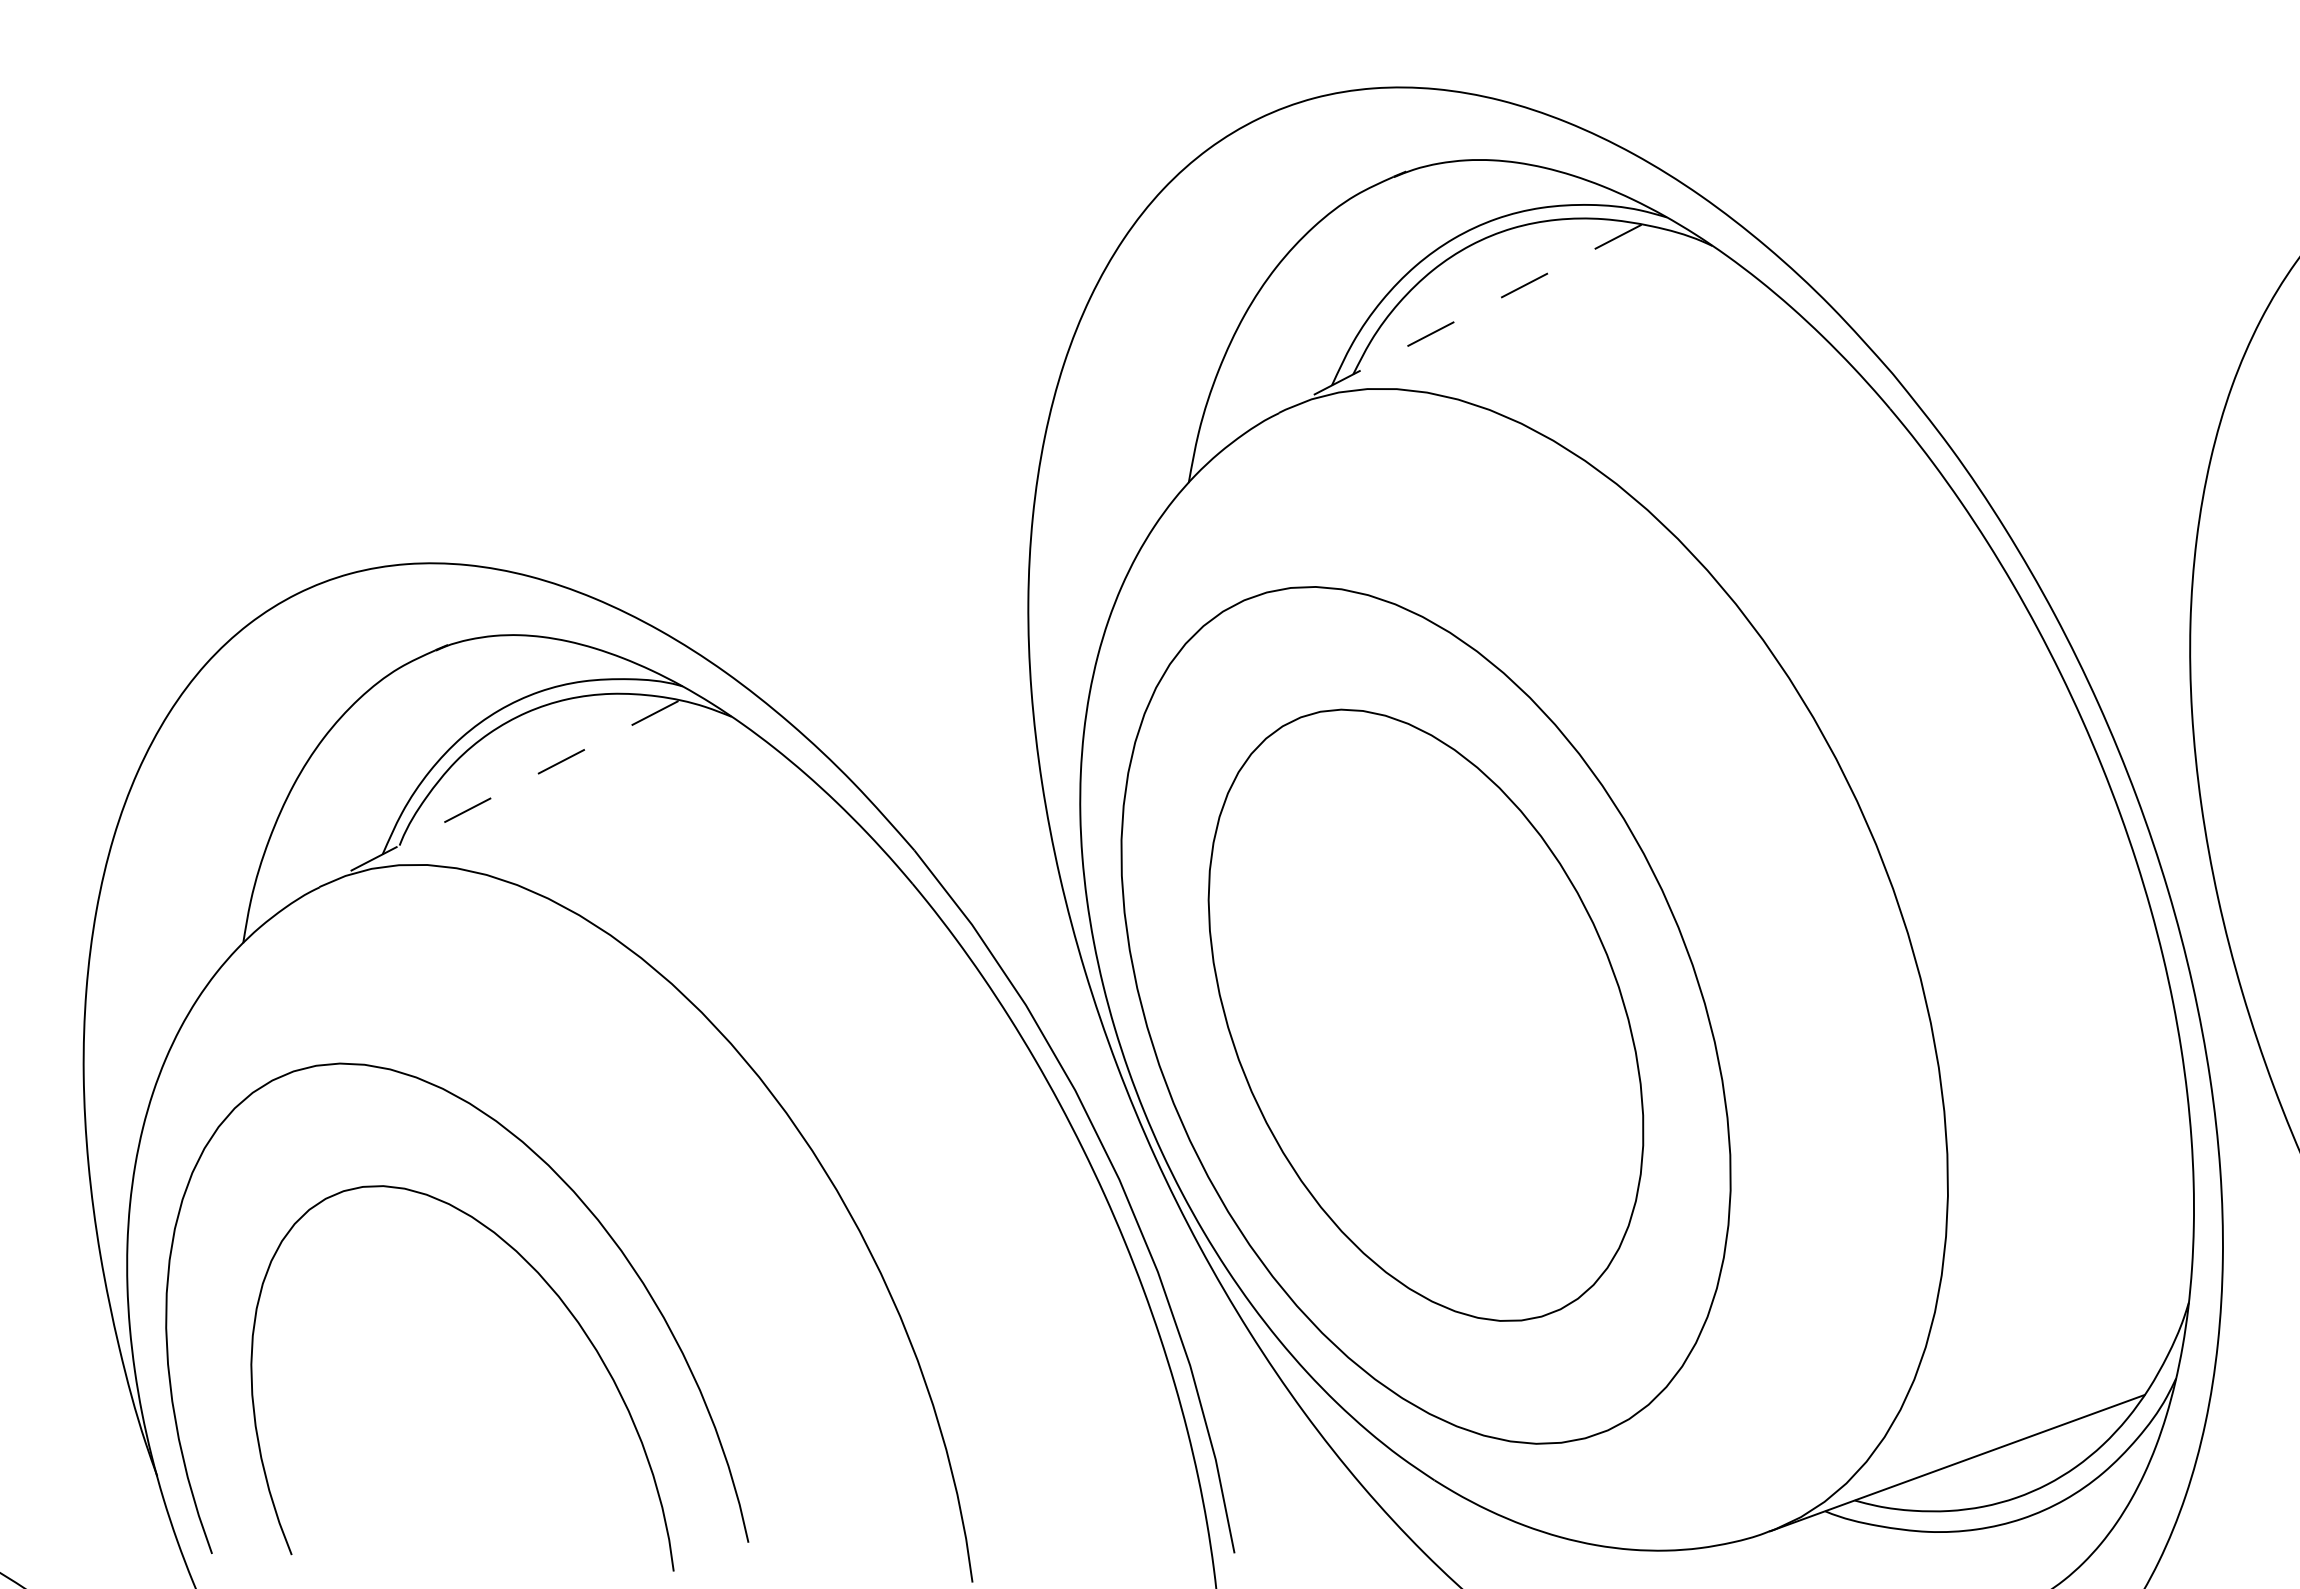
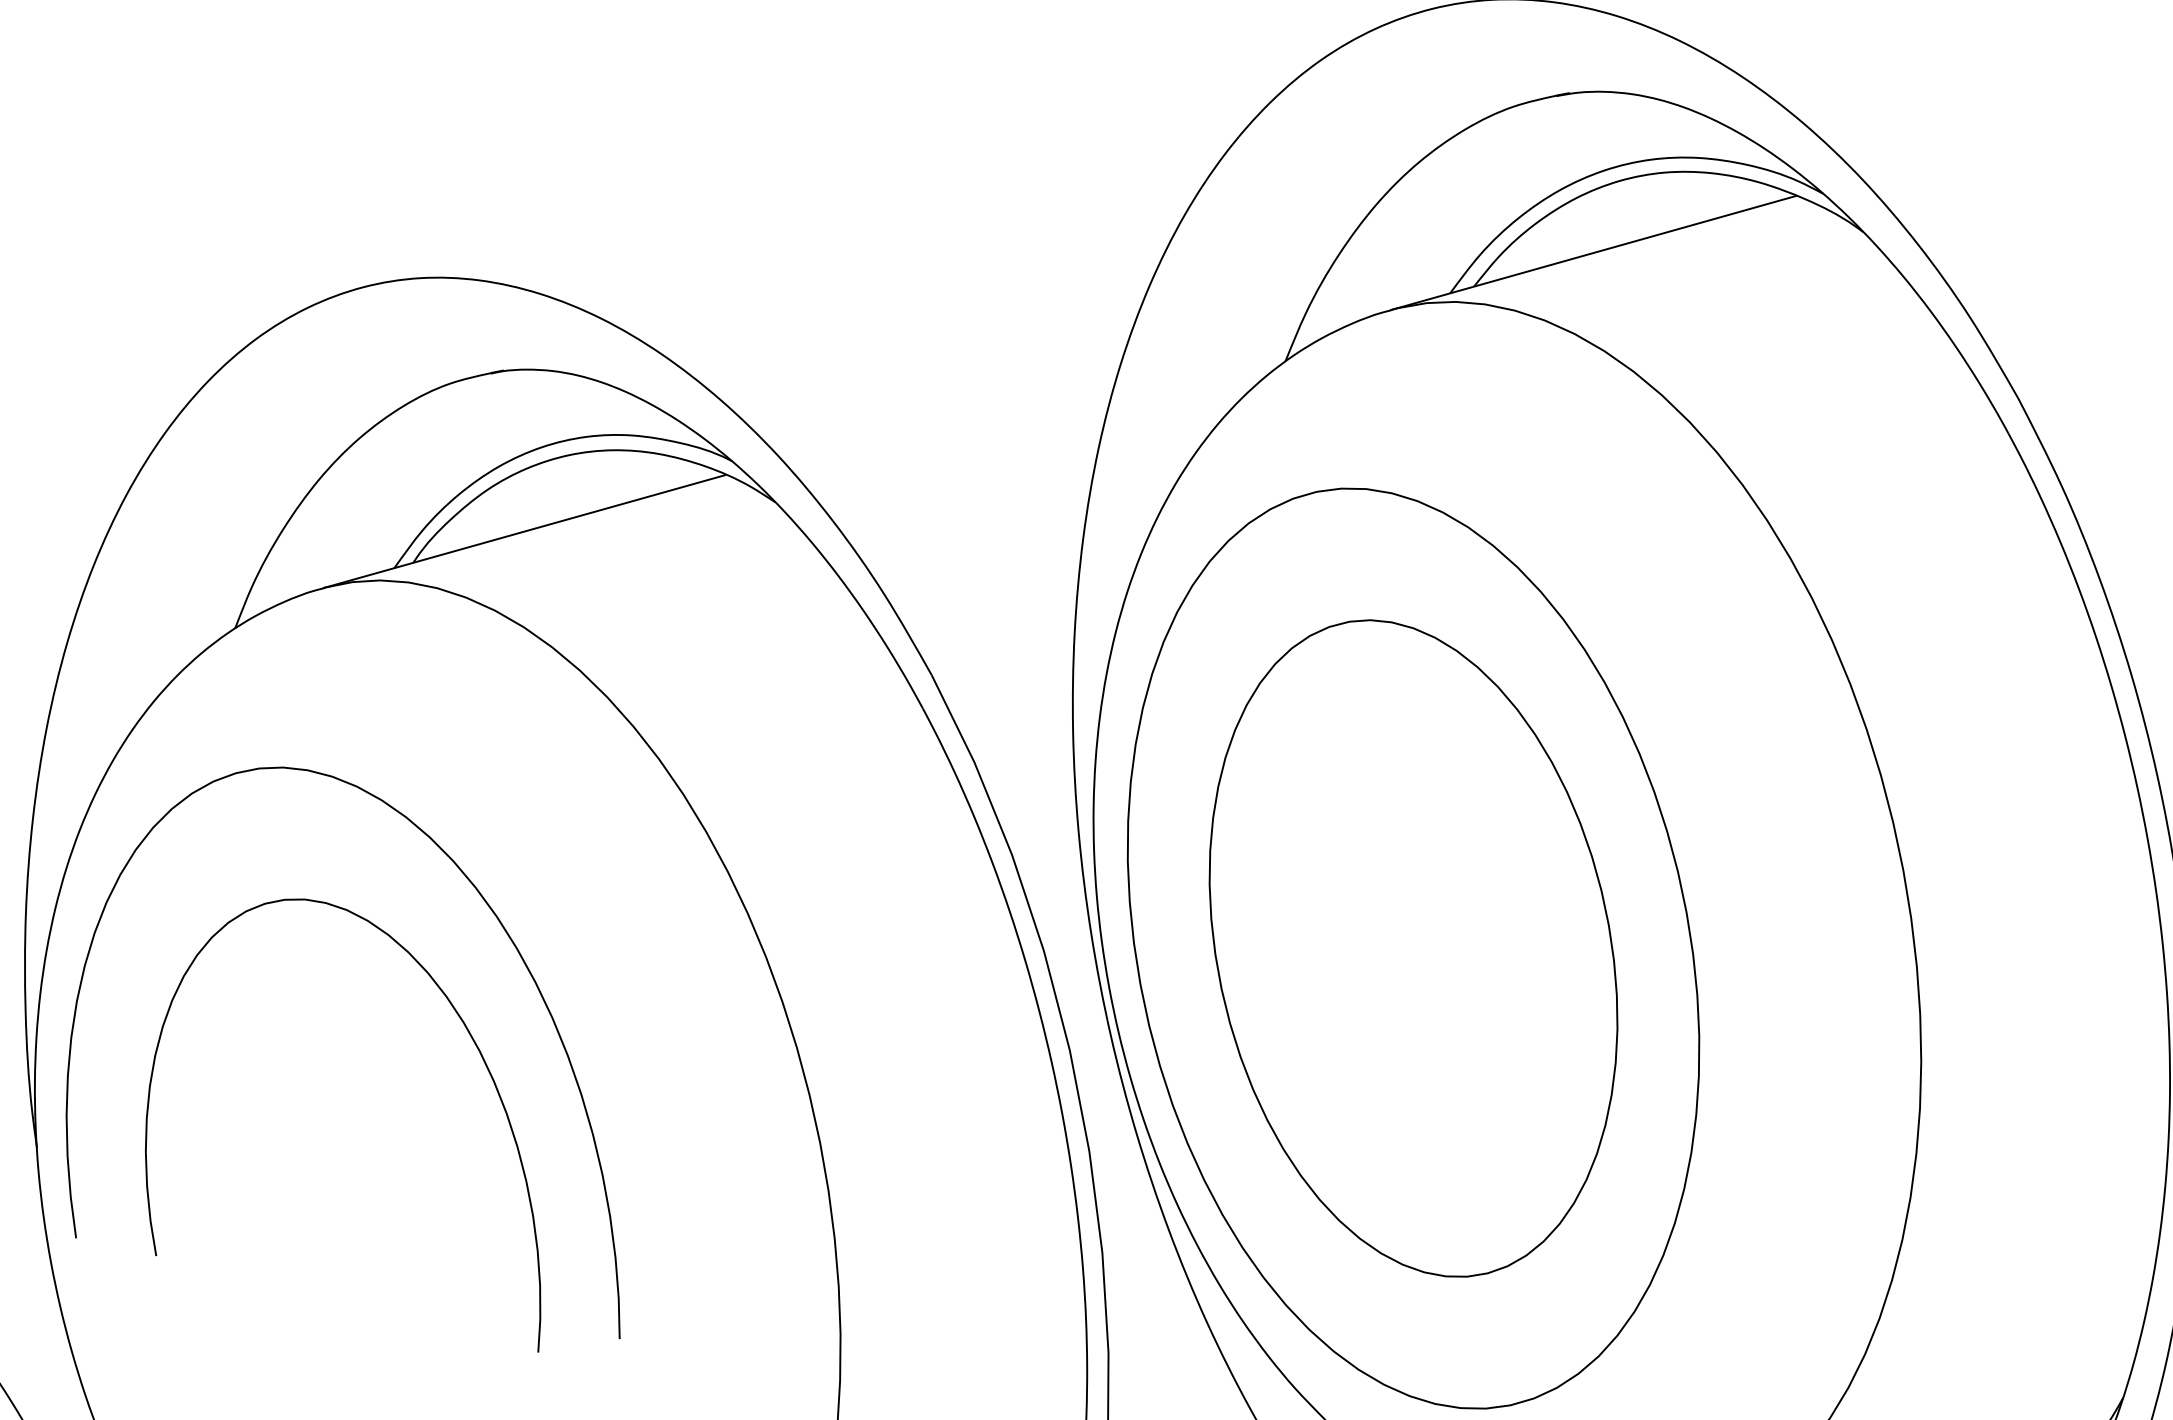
line: (1459, 319) -> (1592, 253), dashed -> solid
line: (498, 794) -> (523, 531), dashed -> solid

